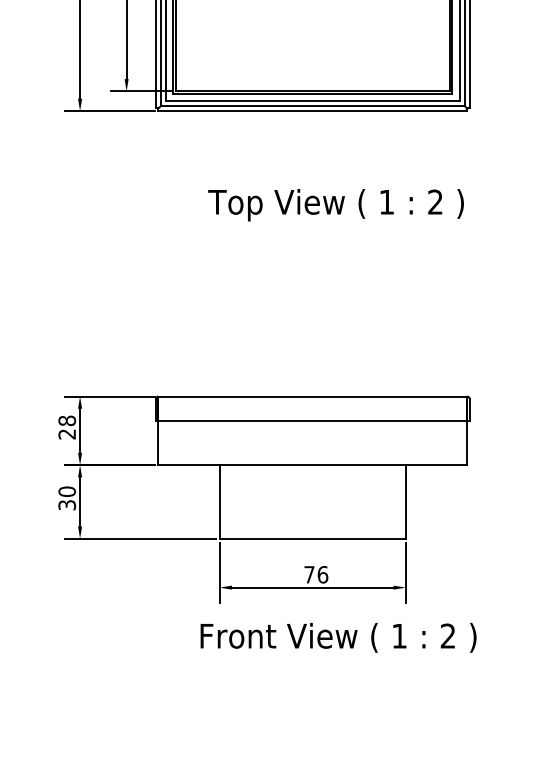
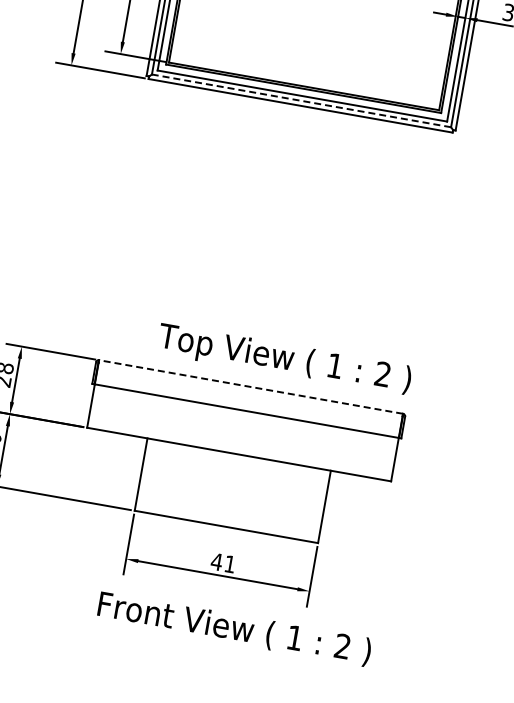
line: (312, 106) -> (301, 101), solid -> dashed
text: (335, 205) -> (283, 360), moved
line: (312, 396) -> (250, 386), solid -> dashed
text: (315, 574) -> (222, 562), 76 -> 41

